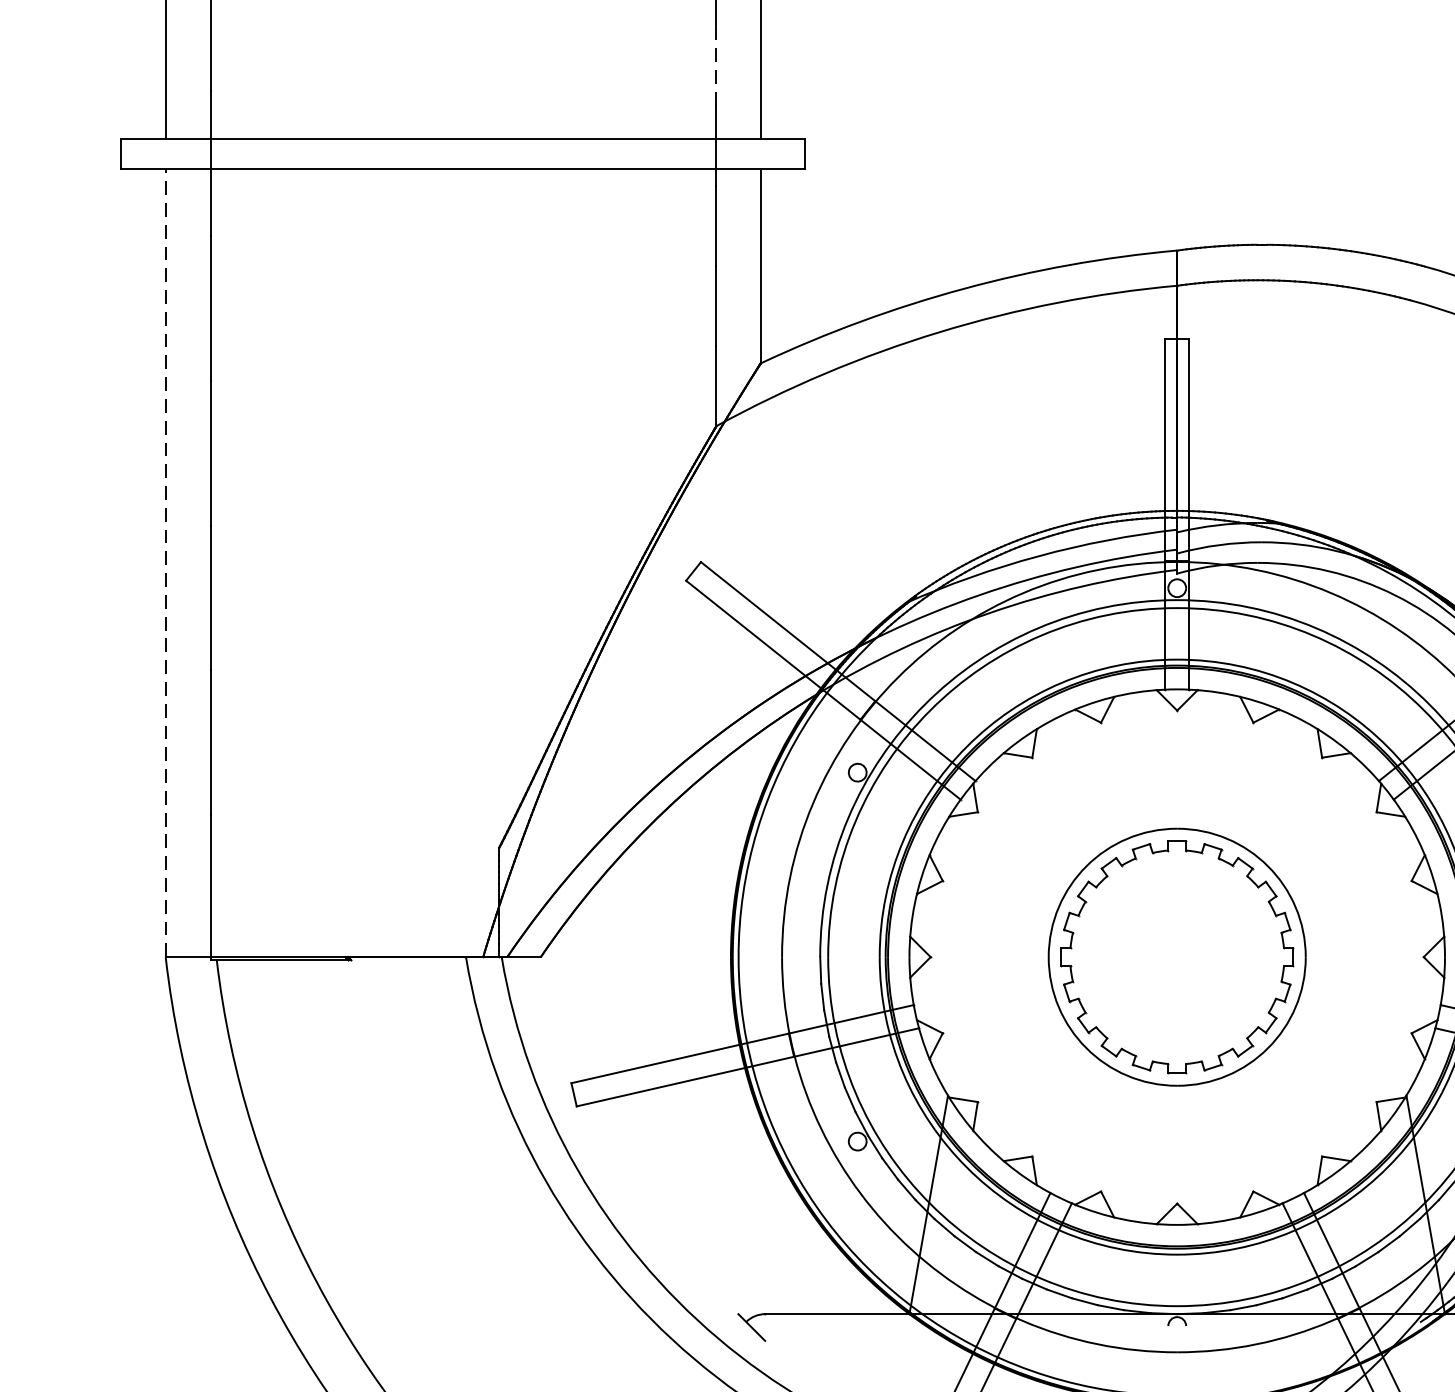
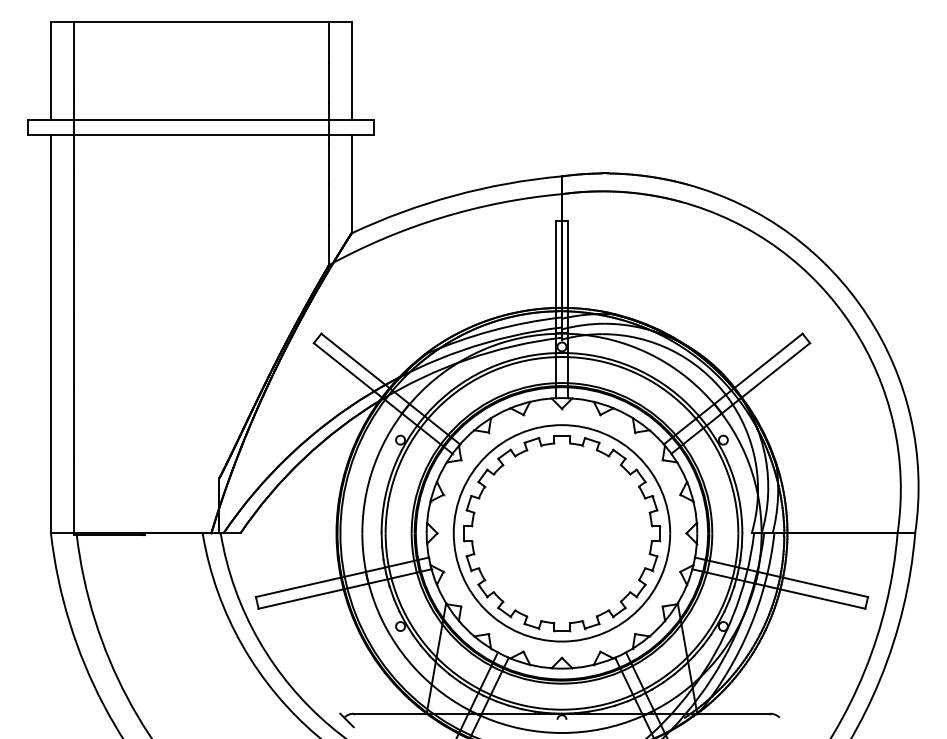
line: (717, 64) -> (329, 82), dashed -> solid
line: (164, 561) -> (50, 333), dashed -> solid
part: (1176, 957) -> (561, 533), size x1.67

